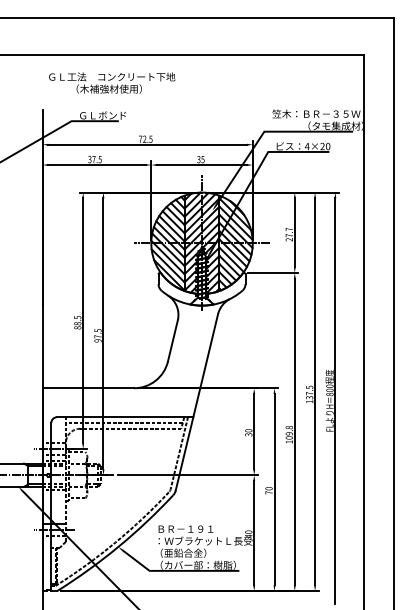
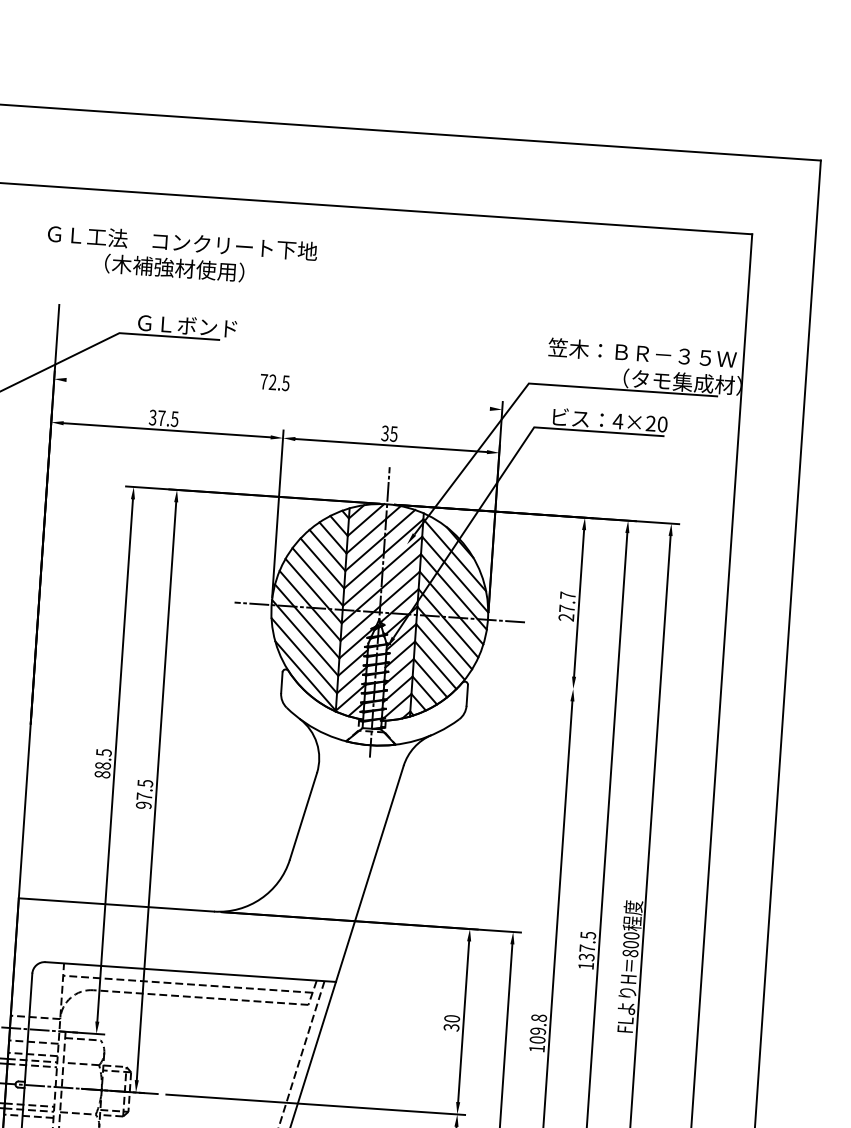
text: (112, 82) -> (182, 254), moved
line: (147, 144) -> (277, 393), removed
line: (272, 272) -> (525, 684), removed

